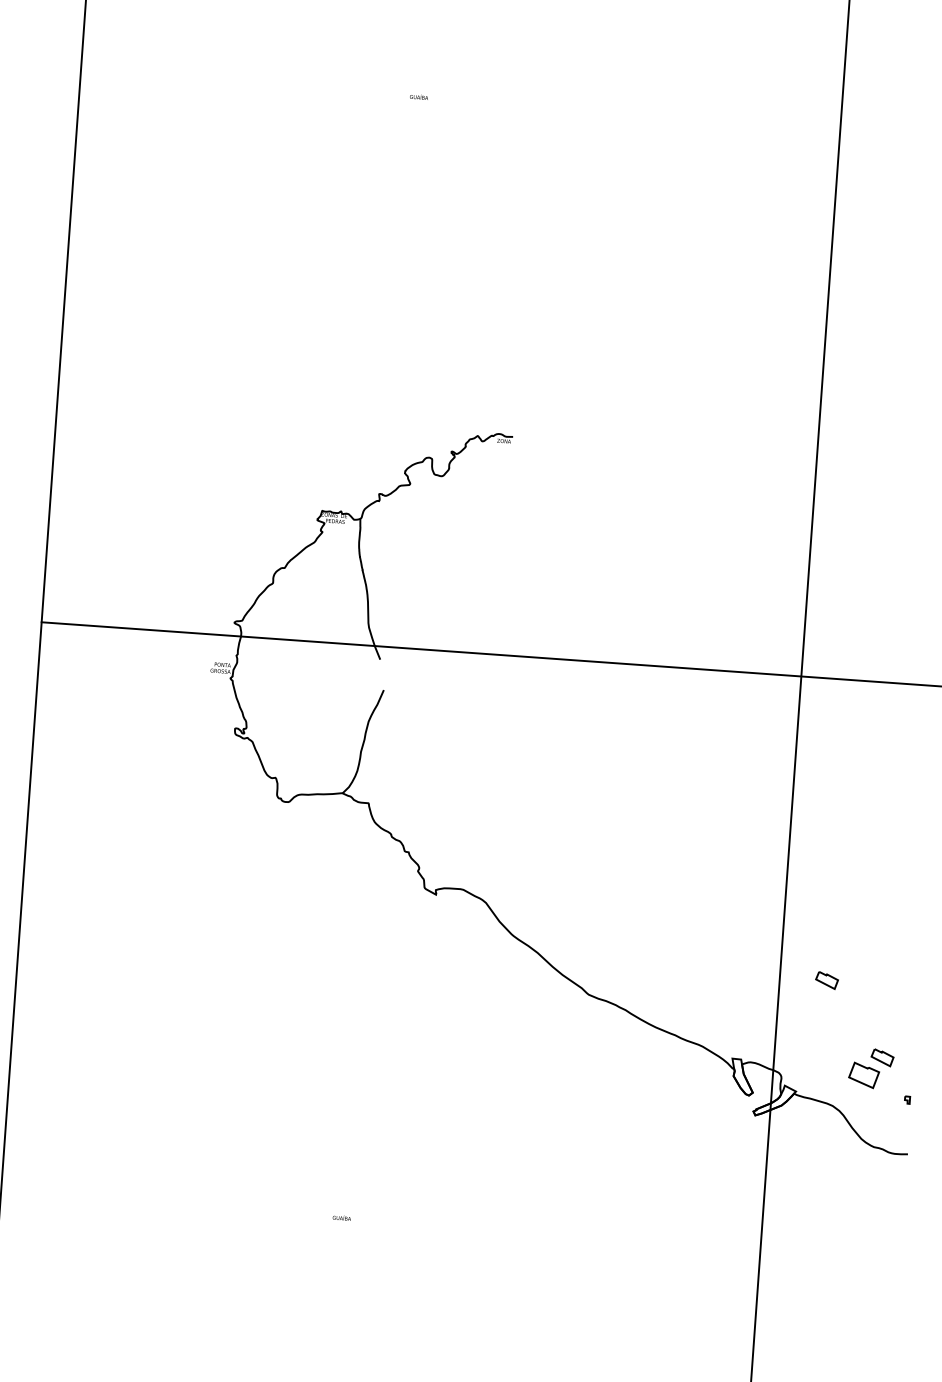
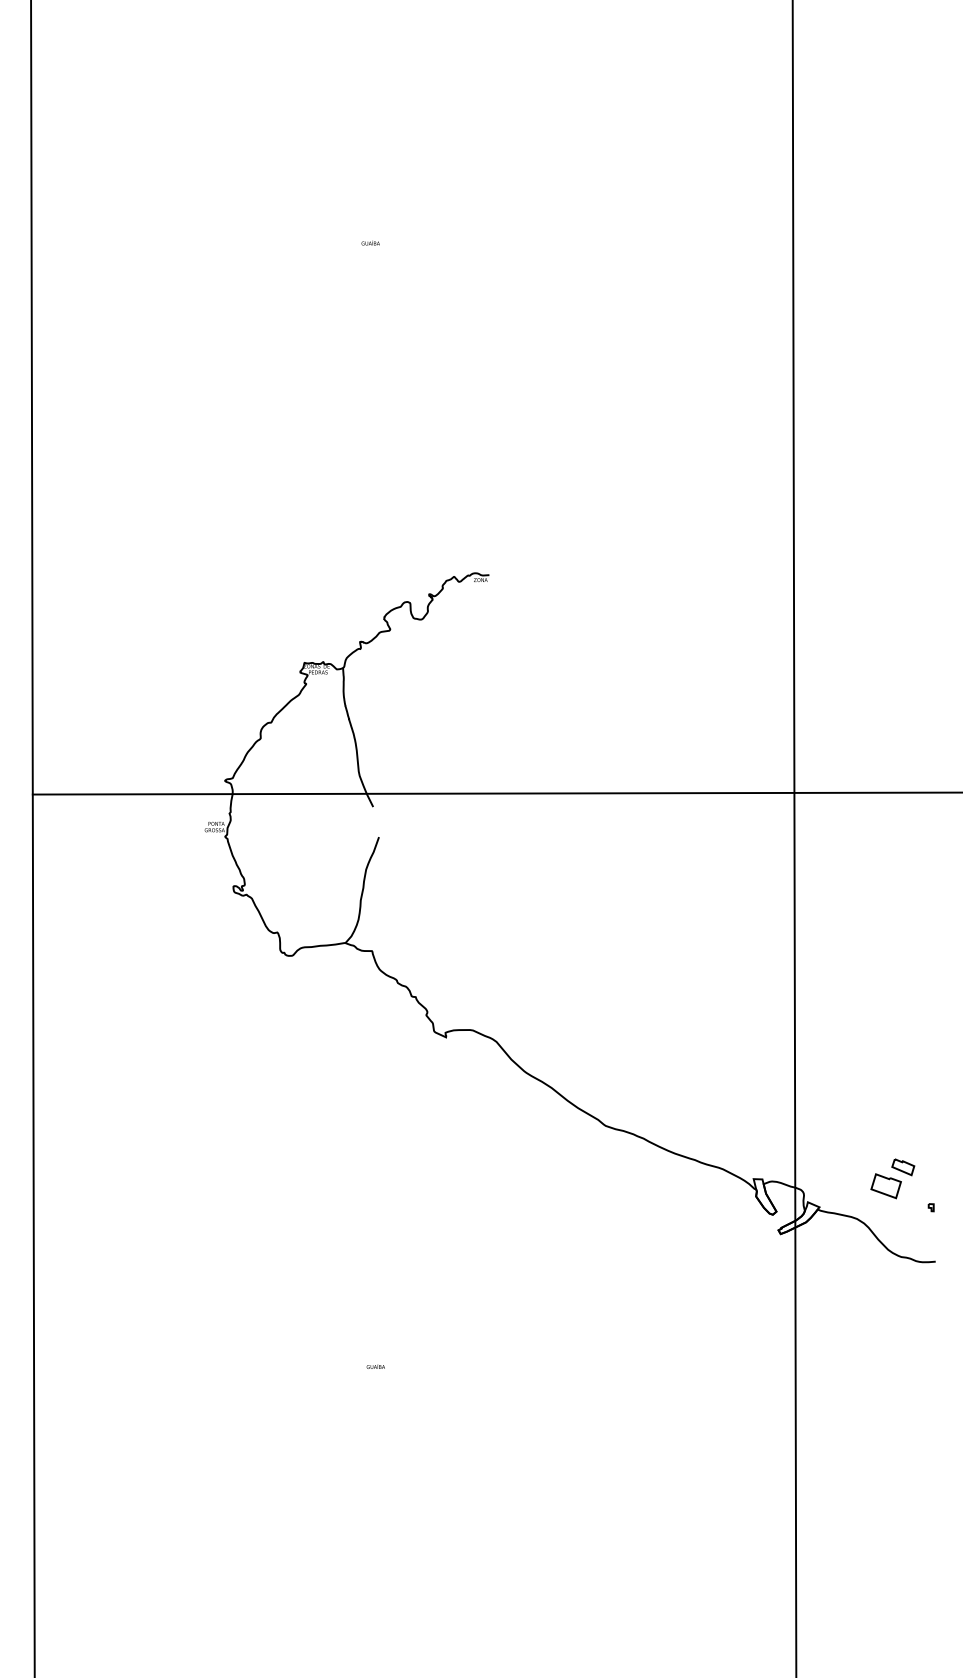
part: (827, 980) -> (842, 1094), removed

